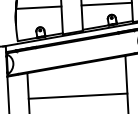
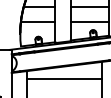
line: (78, 96) -> (64, 78), moved

